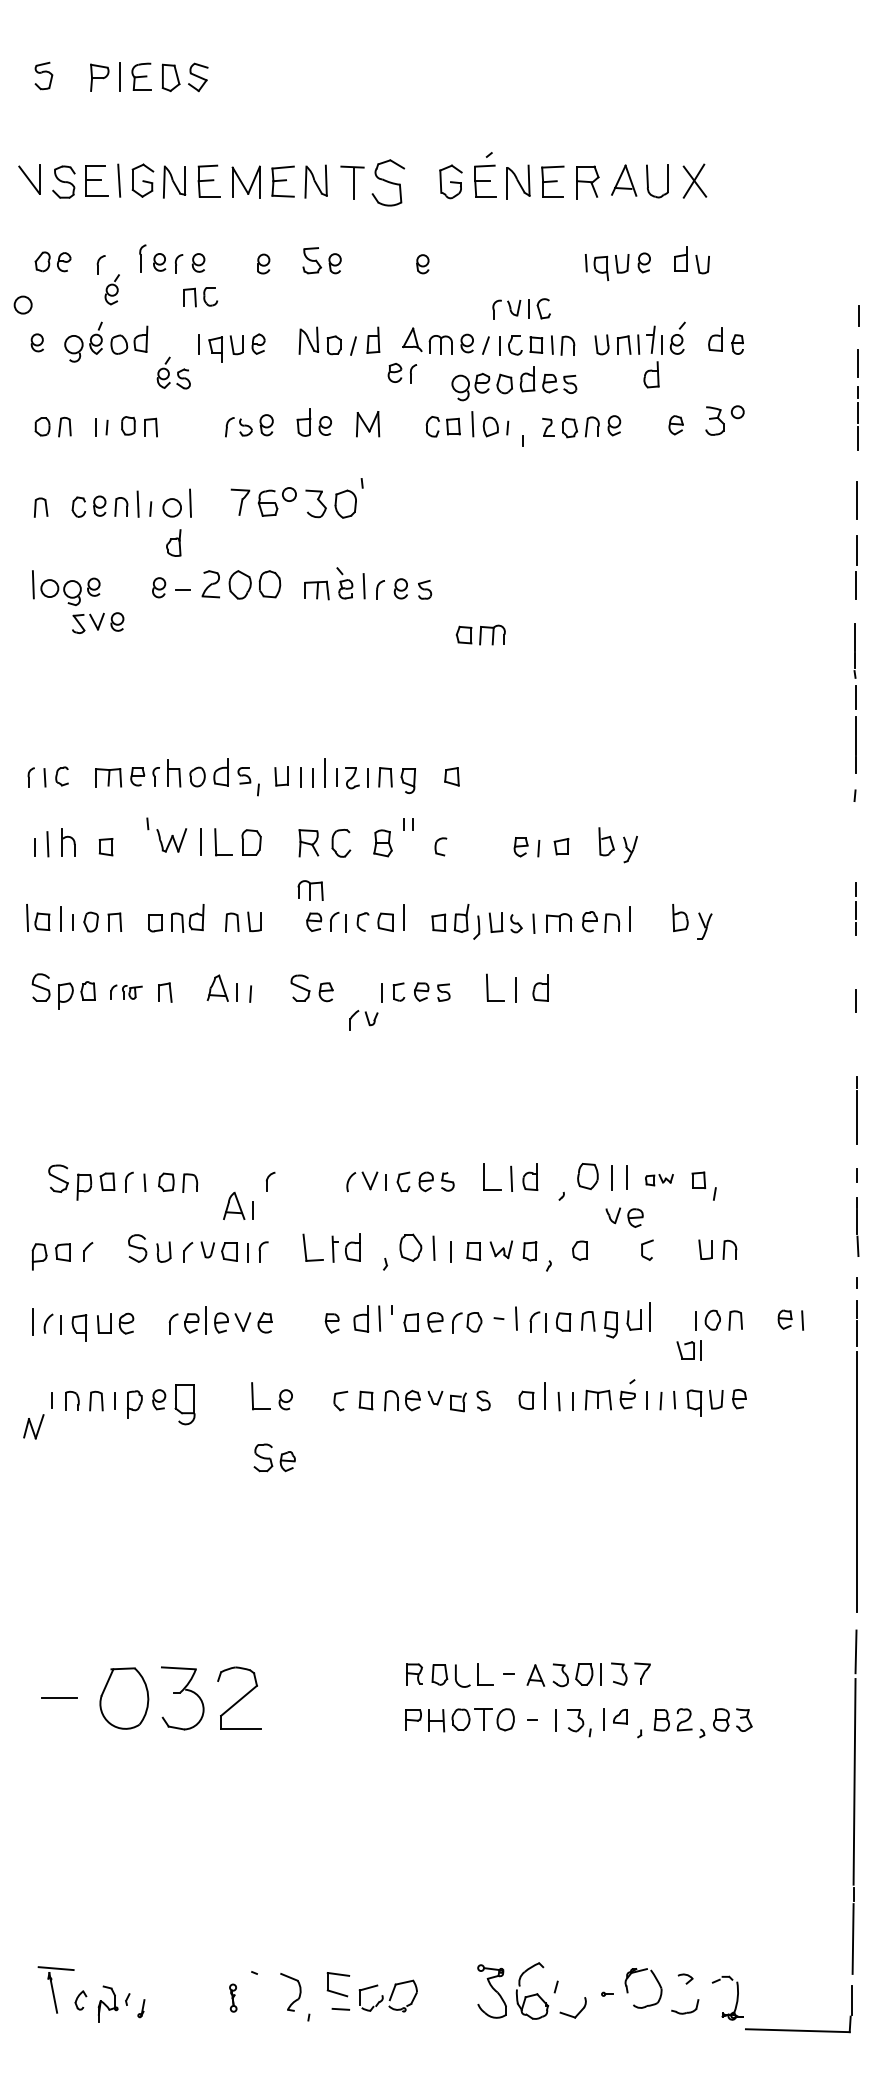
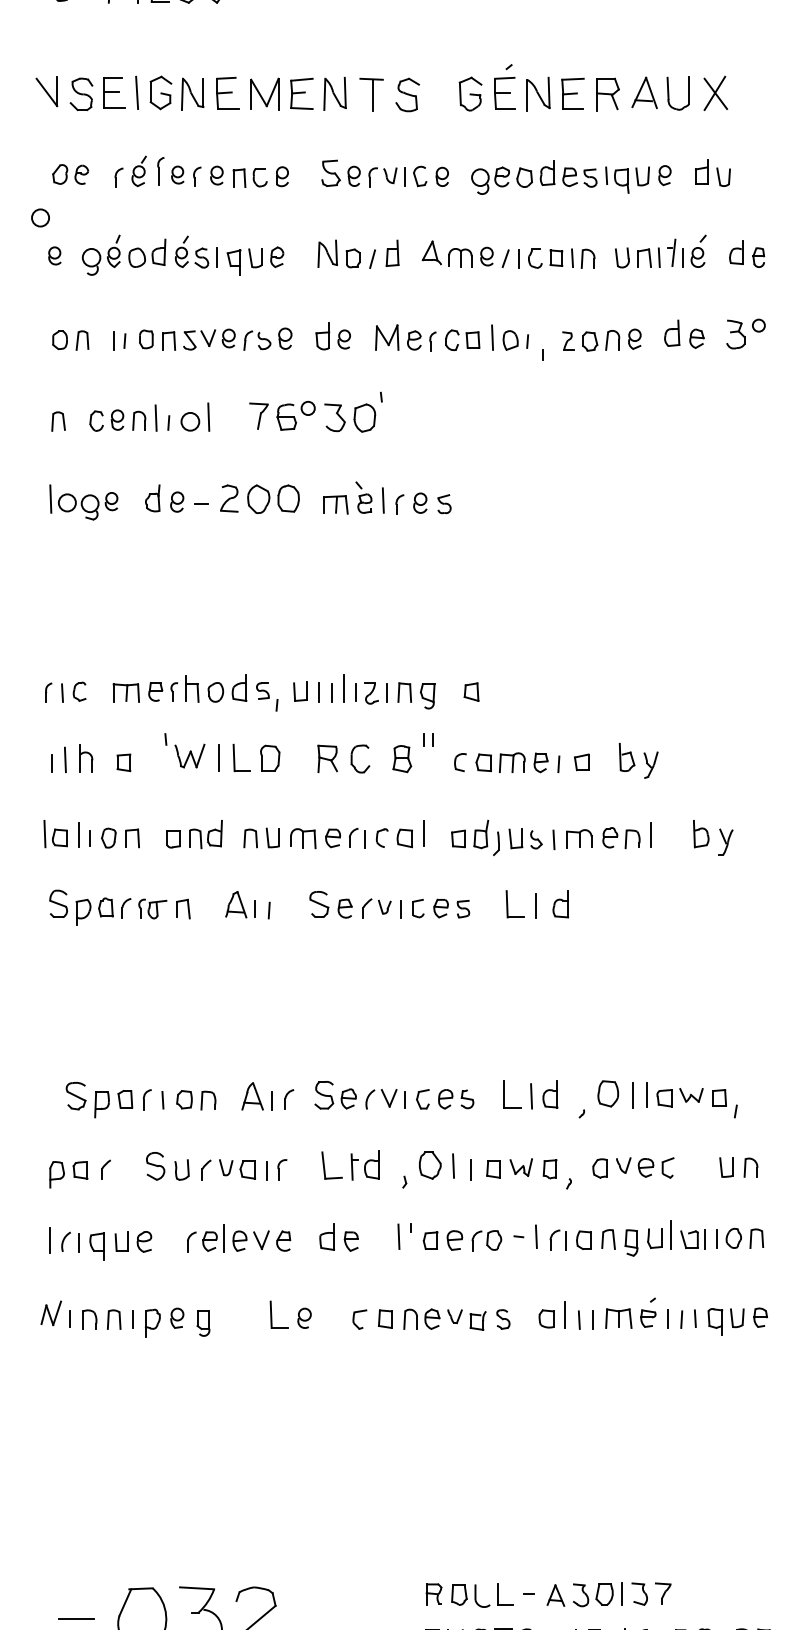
part: (388, 182) -> (407, 94), size x0.71
part: (111, 289) -> (138, 171), moved
part: (200, 297) -> (249, 178), moved
part: (521, 308) -> (397, 176), moved
part: (173, 372) -> (191, 251), moved
part: (402, 373) -> (421, 341), moved
part: (651, 374) -> (672, 332), moved
part: (514, 383) -> (534, 177), moved
part: (173, 542) -> (152, 497), moved
part: (98, 622) -> (209, 339), moved
part: (480, 634) -> (500, 762), moved
part: (310, 890) -> (303, 838), moved
part: (126, 991) -> (144, 907), size x1.43
part: (363, 1020) -> (376, 908), moved
part: (659, 1179) -> (680, 1096), size x1.67
part: (238, 1205) -> (257, 1095), moved
part: (624, 1217) -> (634, 1167), moved
part: (361, 1318) -> (327, 1236), moved
part: (688, 1350) -> (692, 1239), moved
part: (185, 1405) -> (203, 1324), size x0.62
part: (33, 1426) -> (50, 1313), moved
part: (274, 1457) -> (335, 1094), moved

